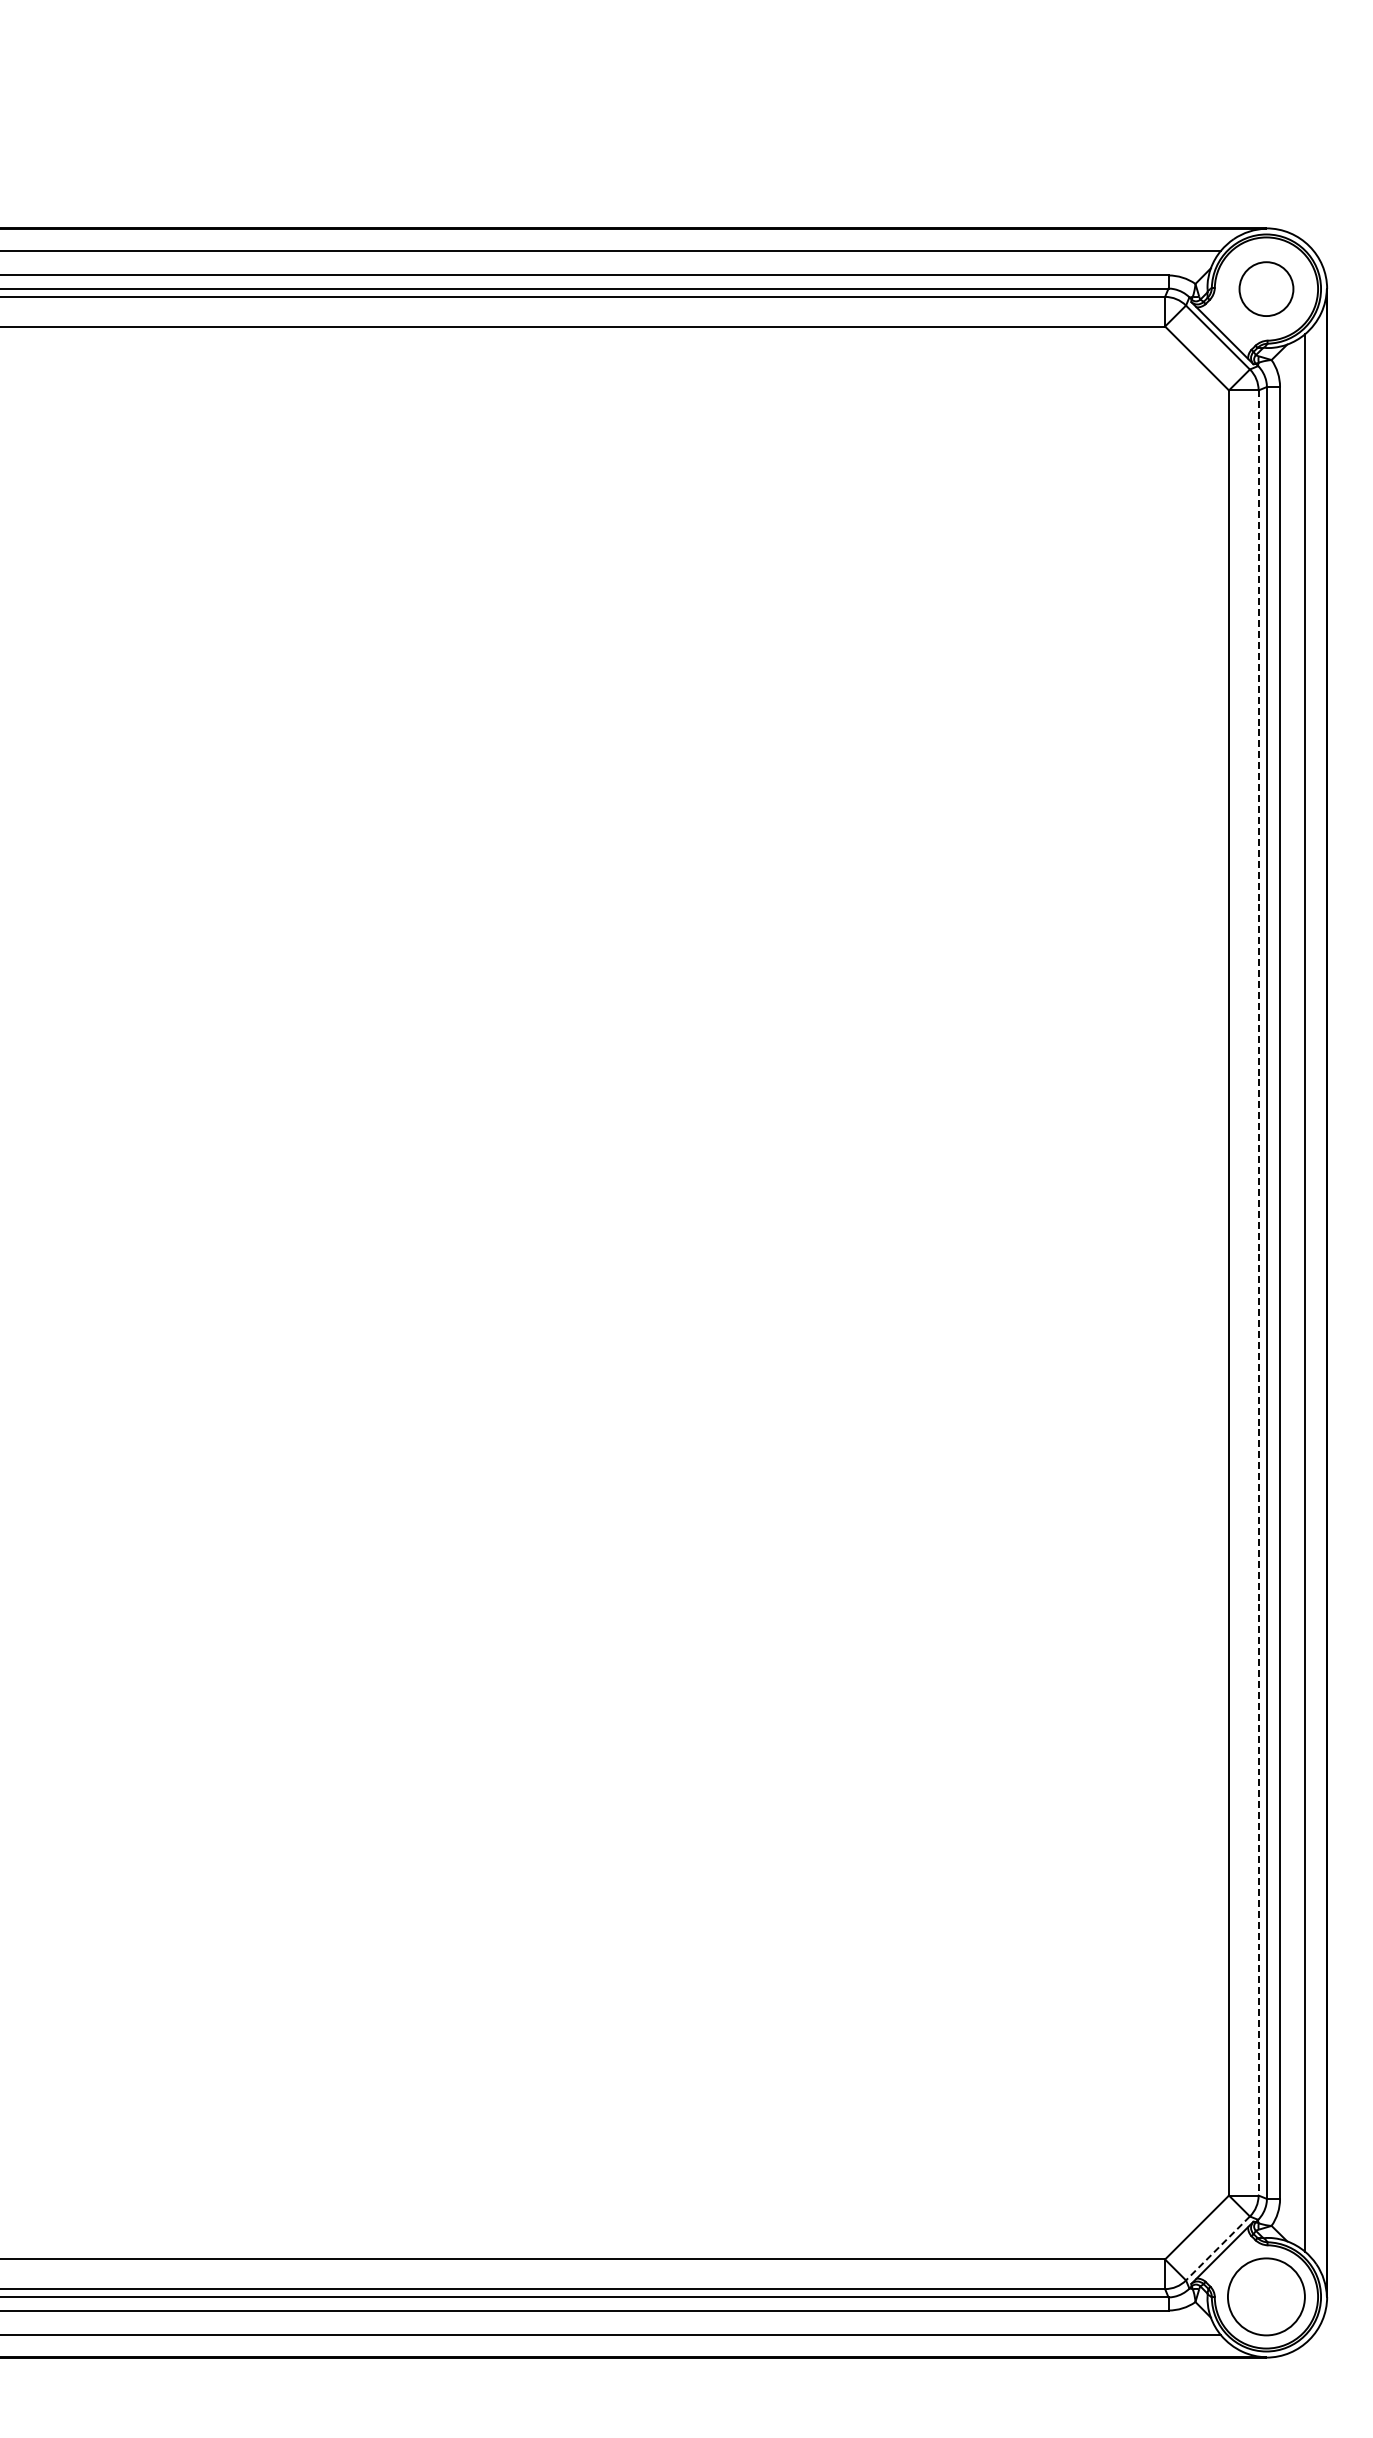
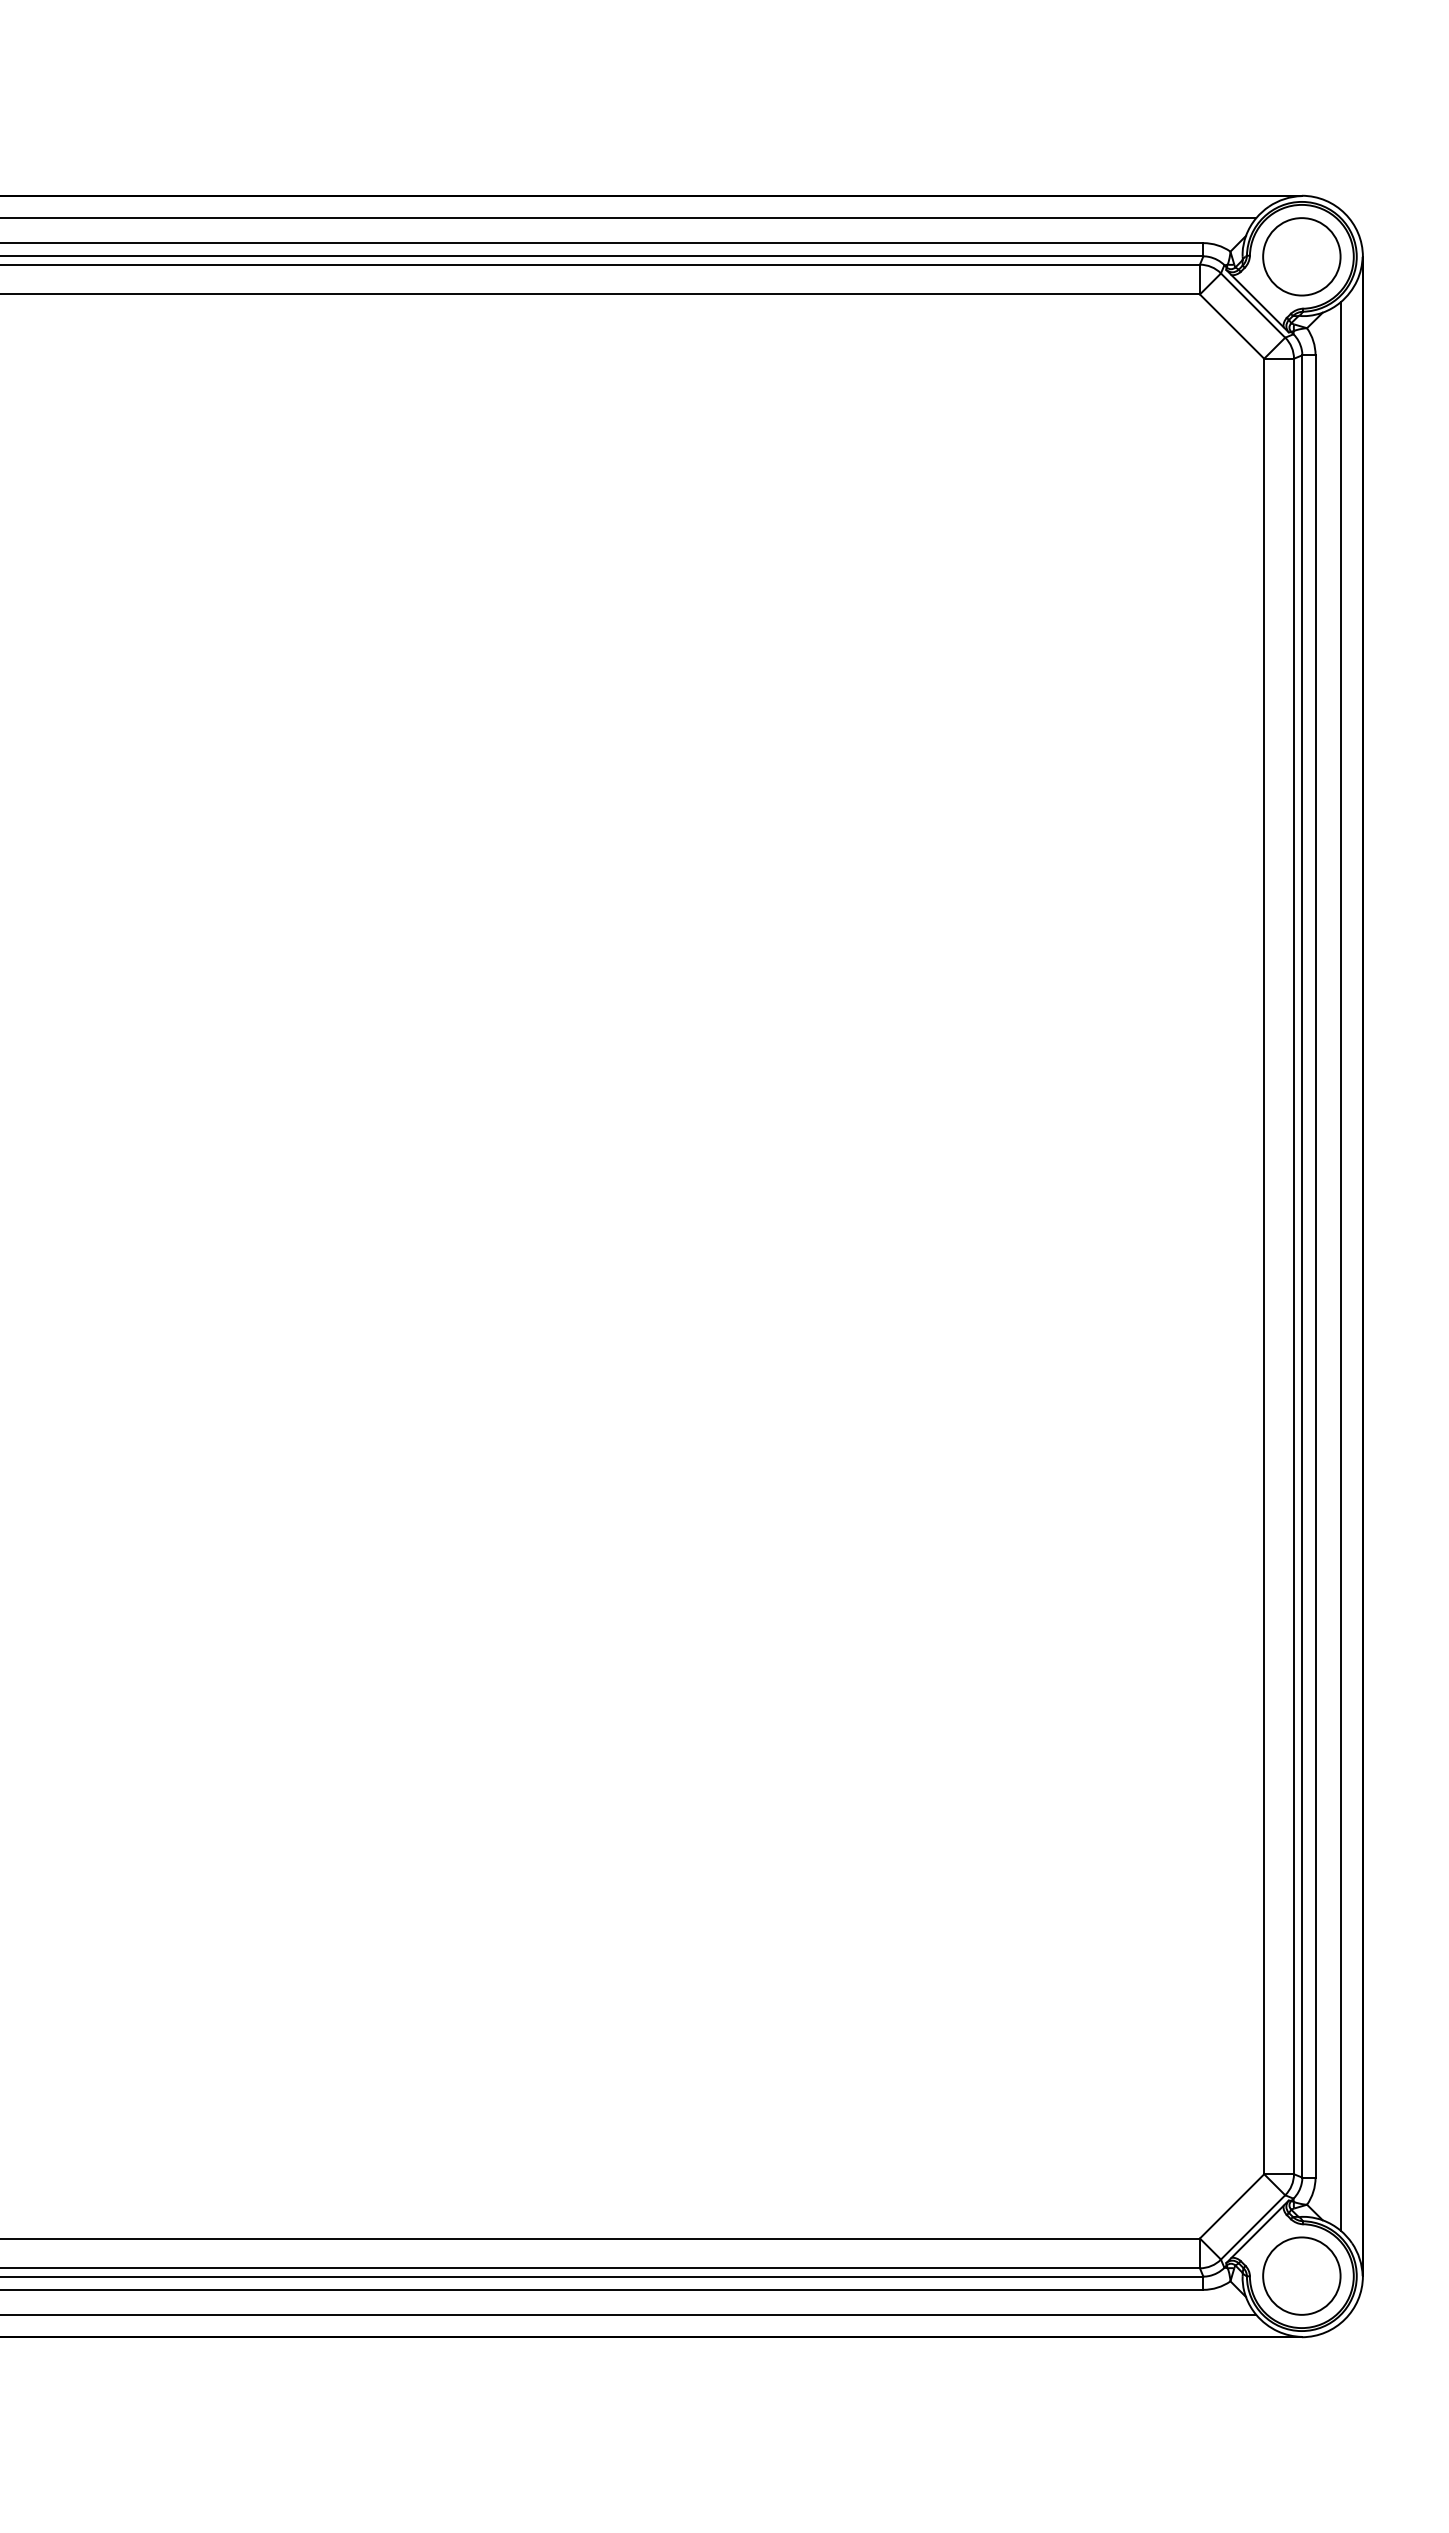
circle: (1266, 288) -> (1301, 256), size x1.43
line: (1258, 1293) -> (1293, 1266), dashed -> solid
line: (1217, 2248) -> (1252, 2227), dashed -> solid

